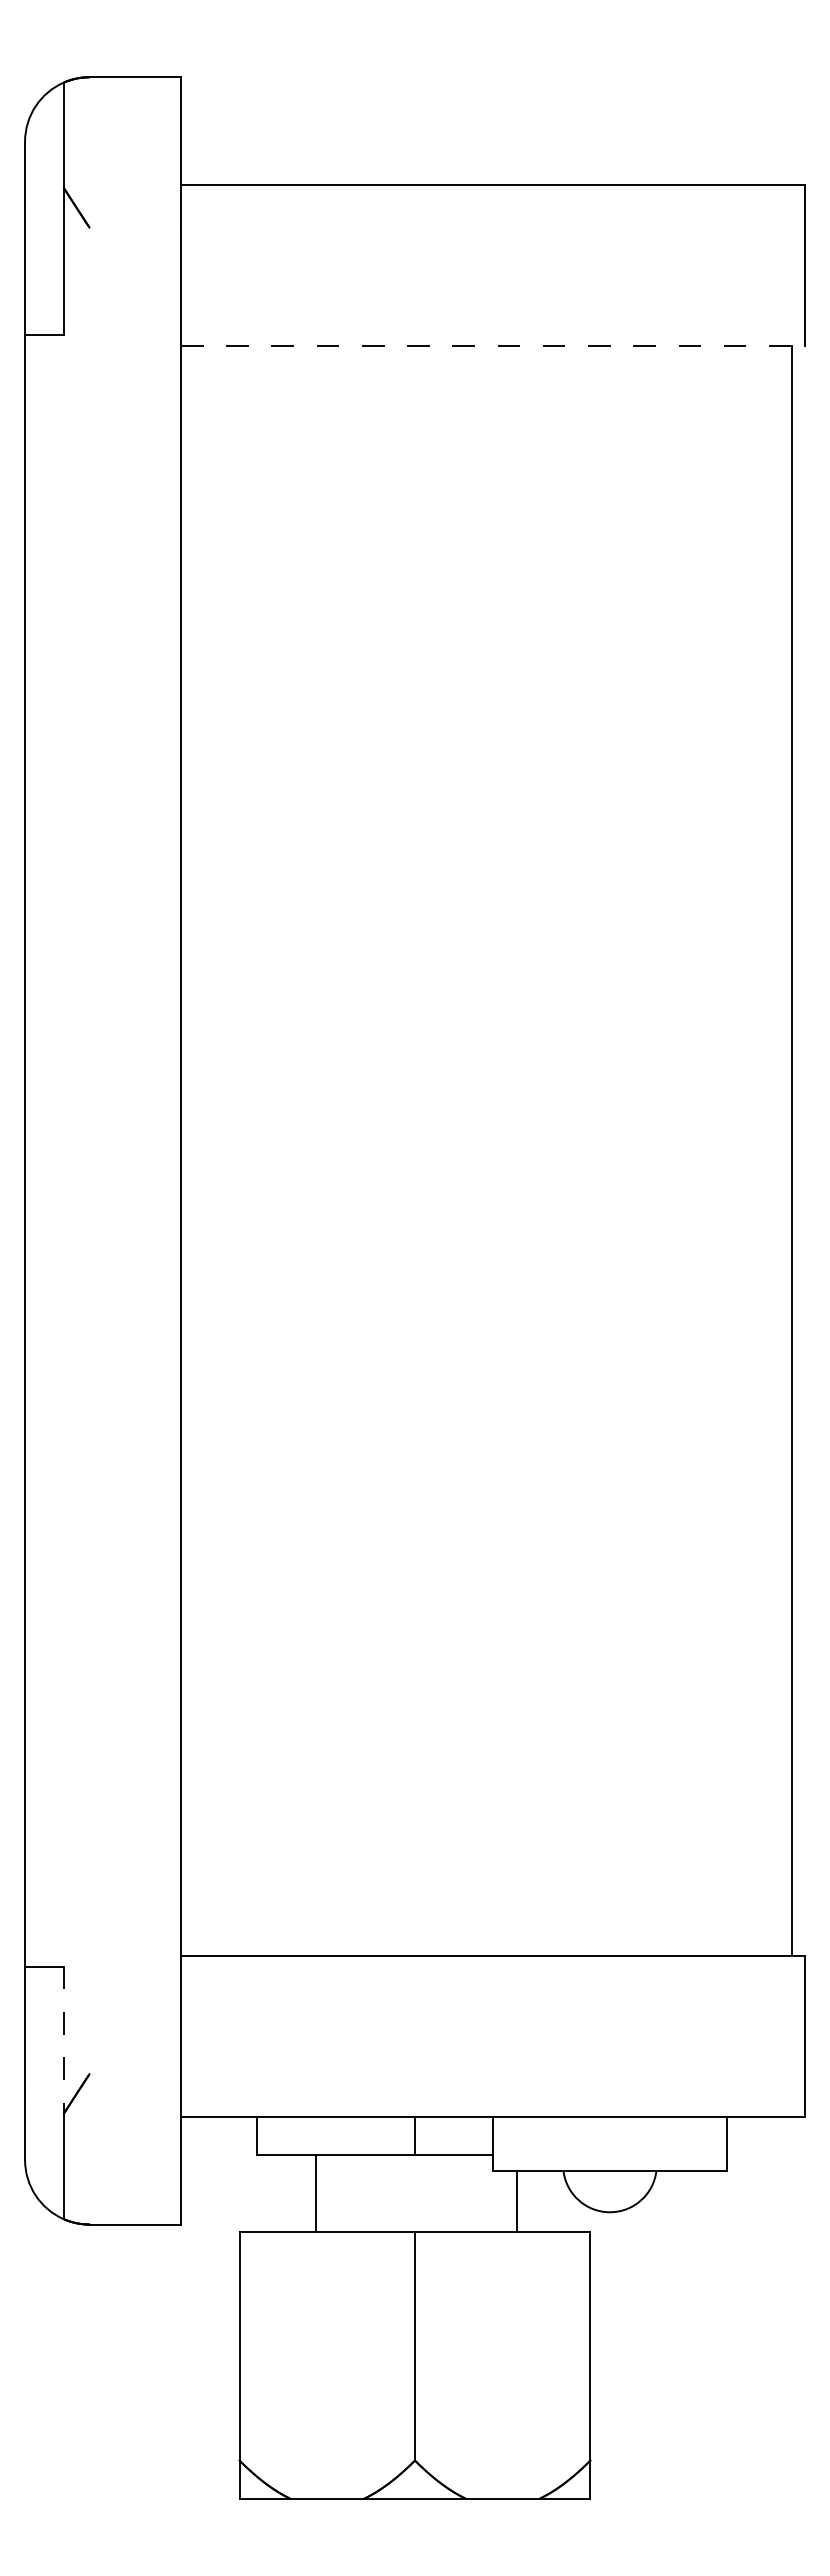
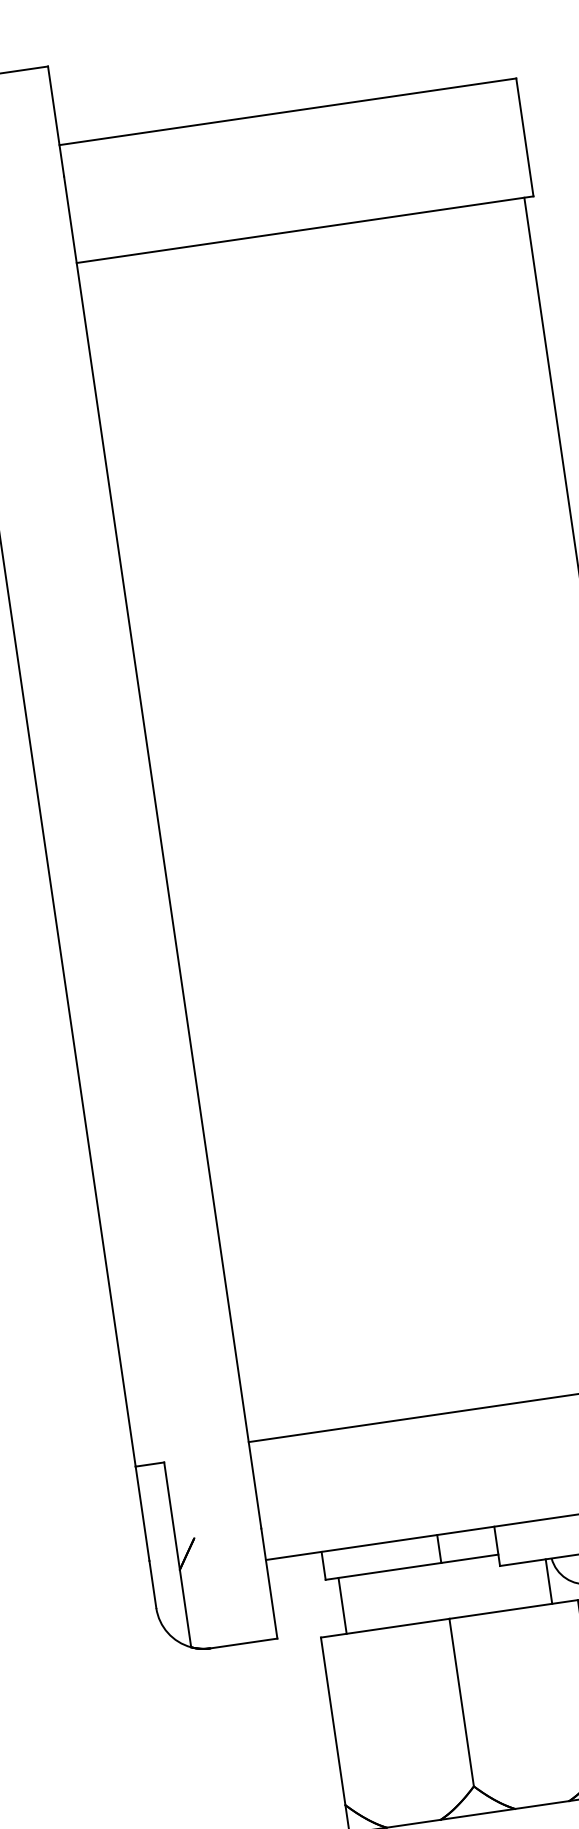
line: (492, 345) -> (304, 229), dashed -> solid
line: (64, 2040) -> (172, 1516), dashed -> solid
line: (315, 2193) -> (342, 1605), moved
line: (517, 2200) -> (548, 1581), moved

